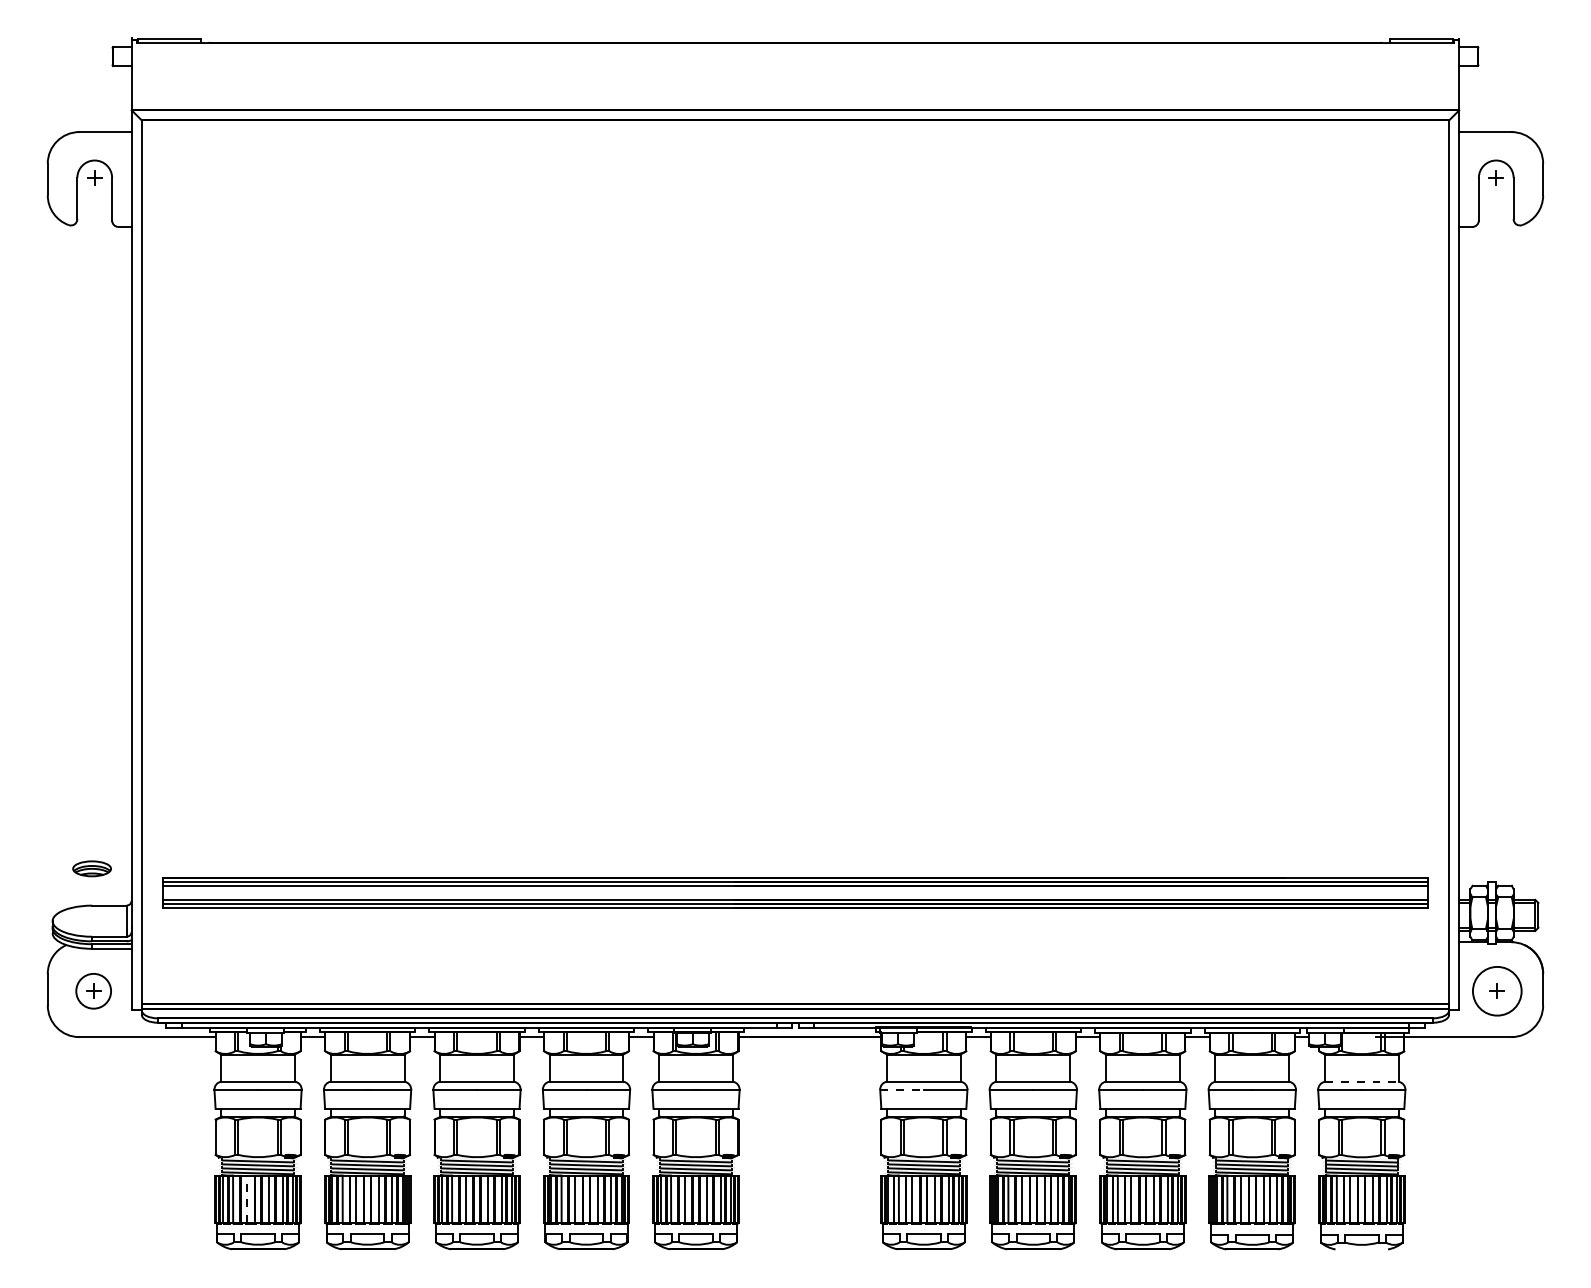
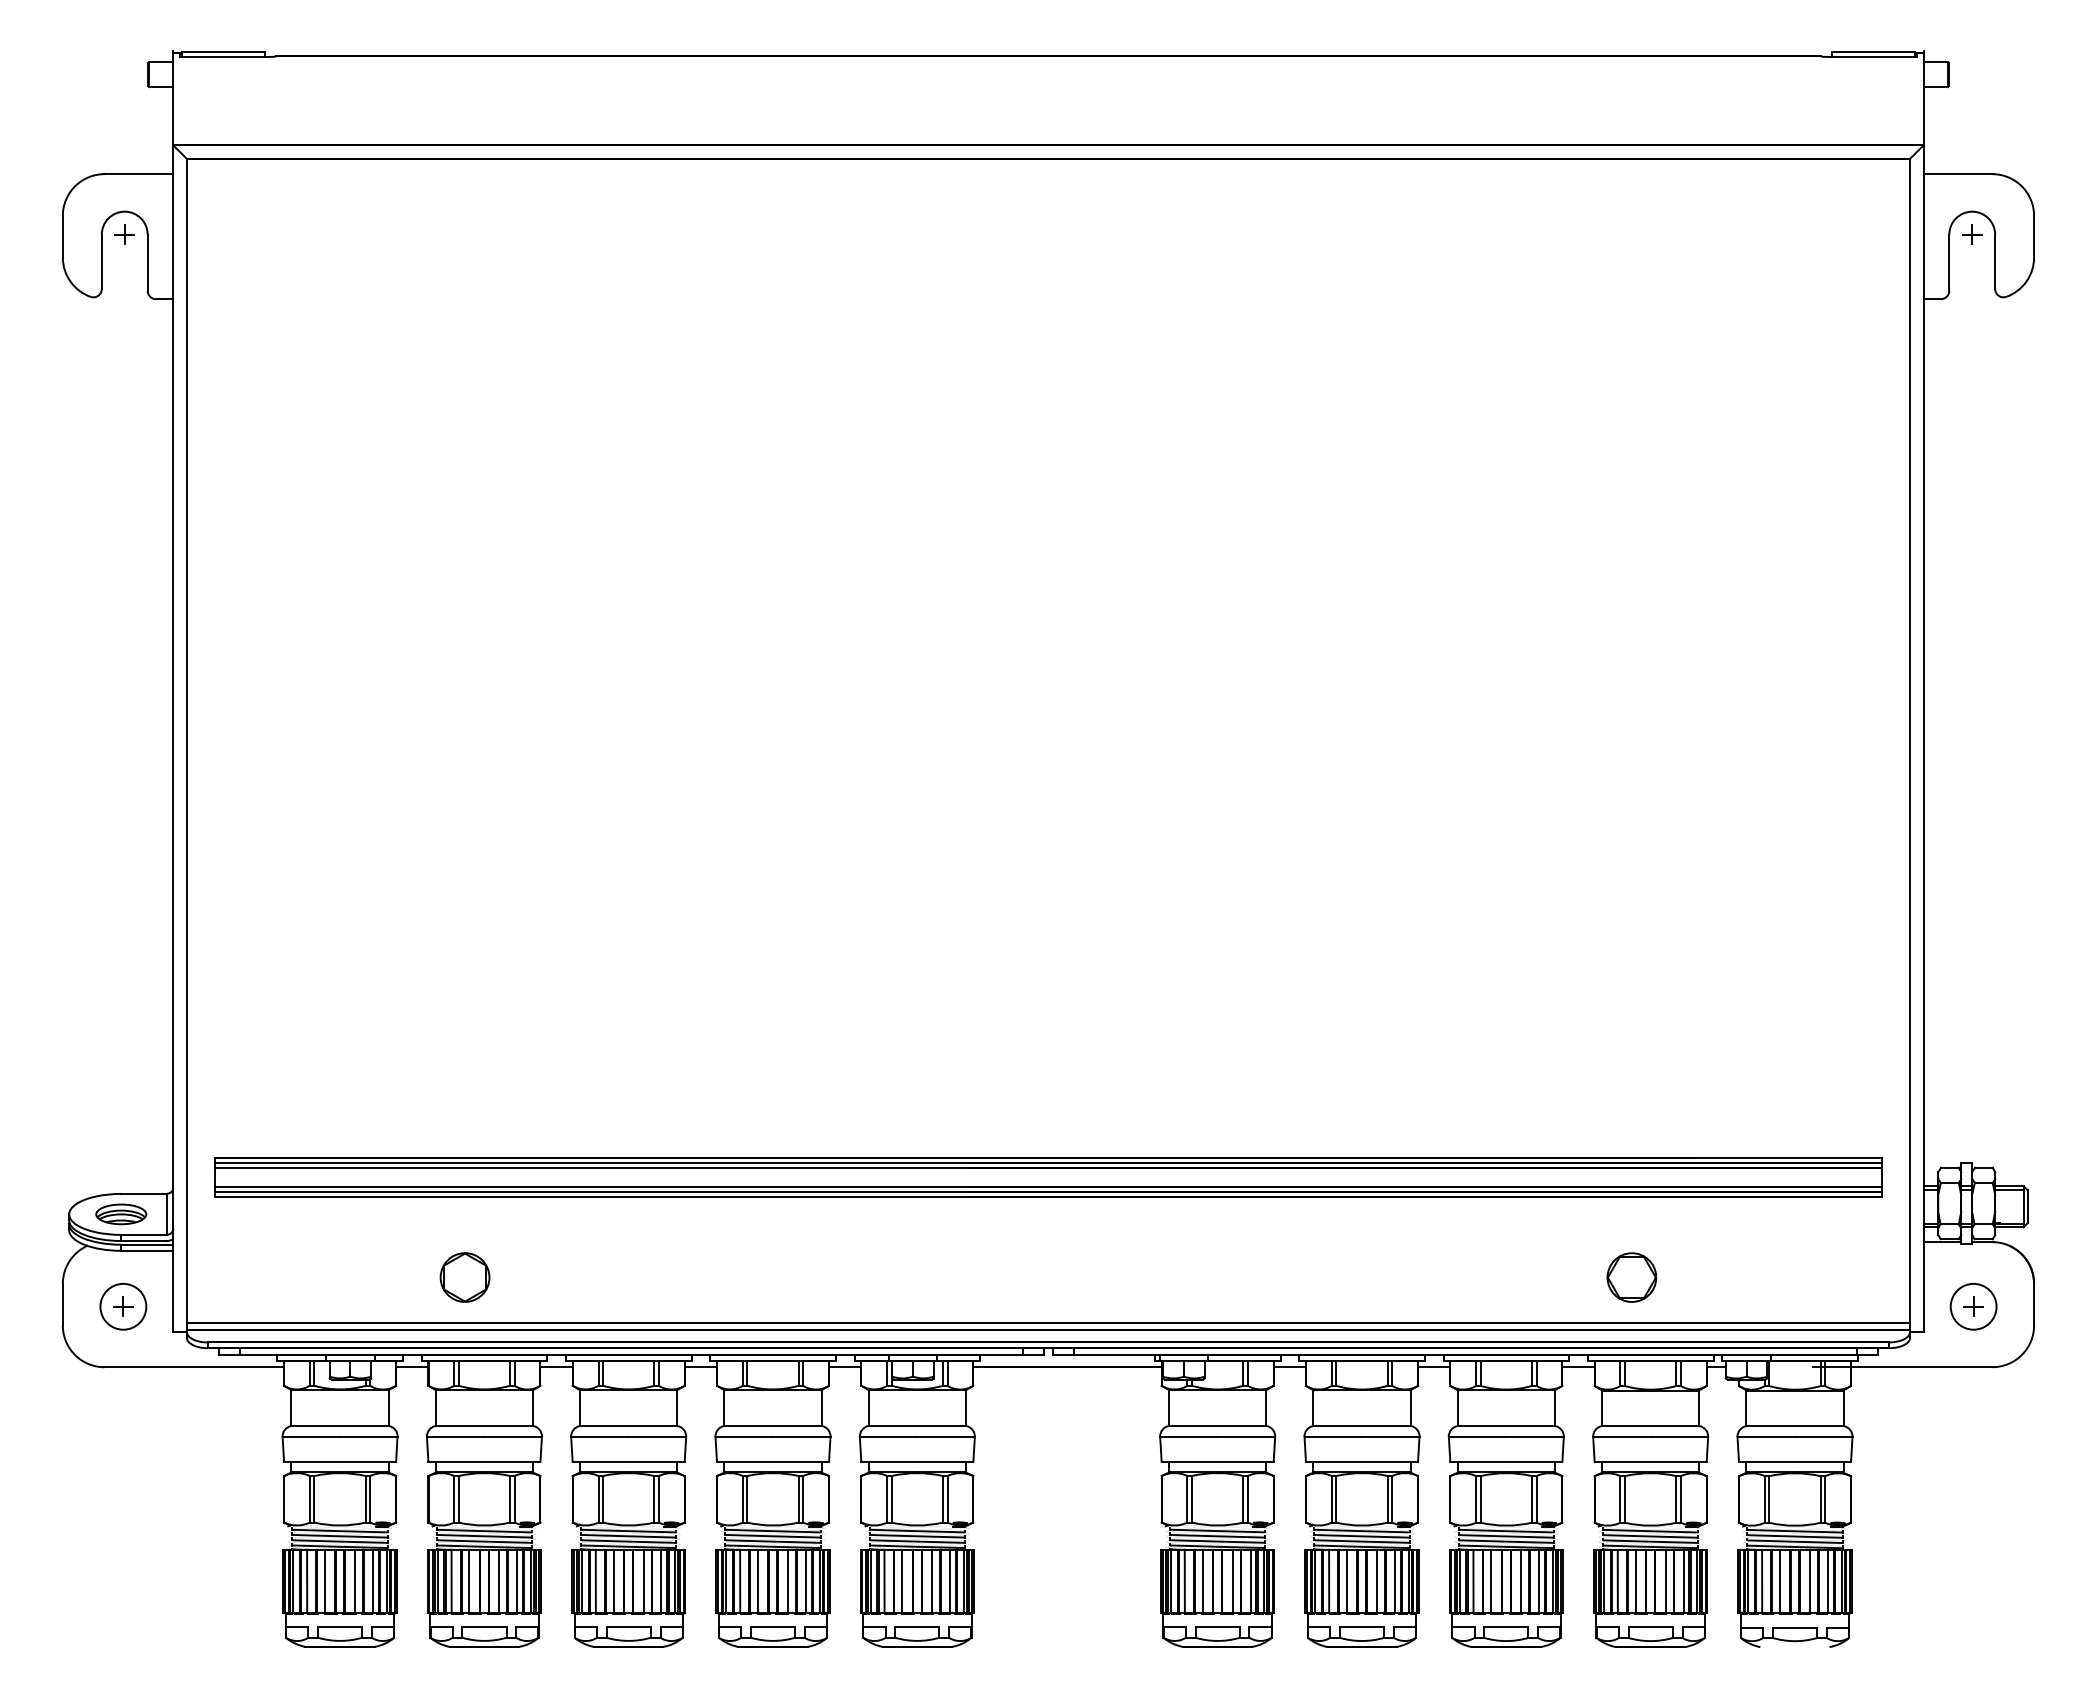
part: (92, 868) -> (121, 1214), moved
part: (352, 969) -> (464, 1277), added
part: (1237, 969) -> (1631, 1277), added
circle: (1497, 991) -> (1973, 1306), size x0.71
line: (1362, 1082) -> (1795, 1426), dashed -> solid
line: (901, 1089) -> (1188, 1436), dashed -> solid
line: (247, 1198) -> (325, 1580), dashed -> solid

